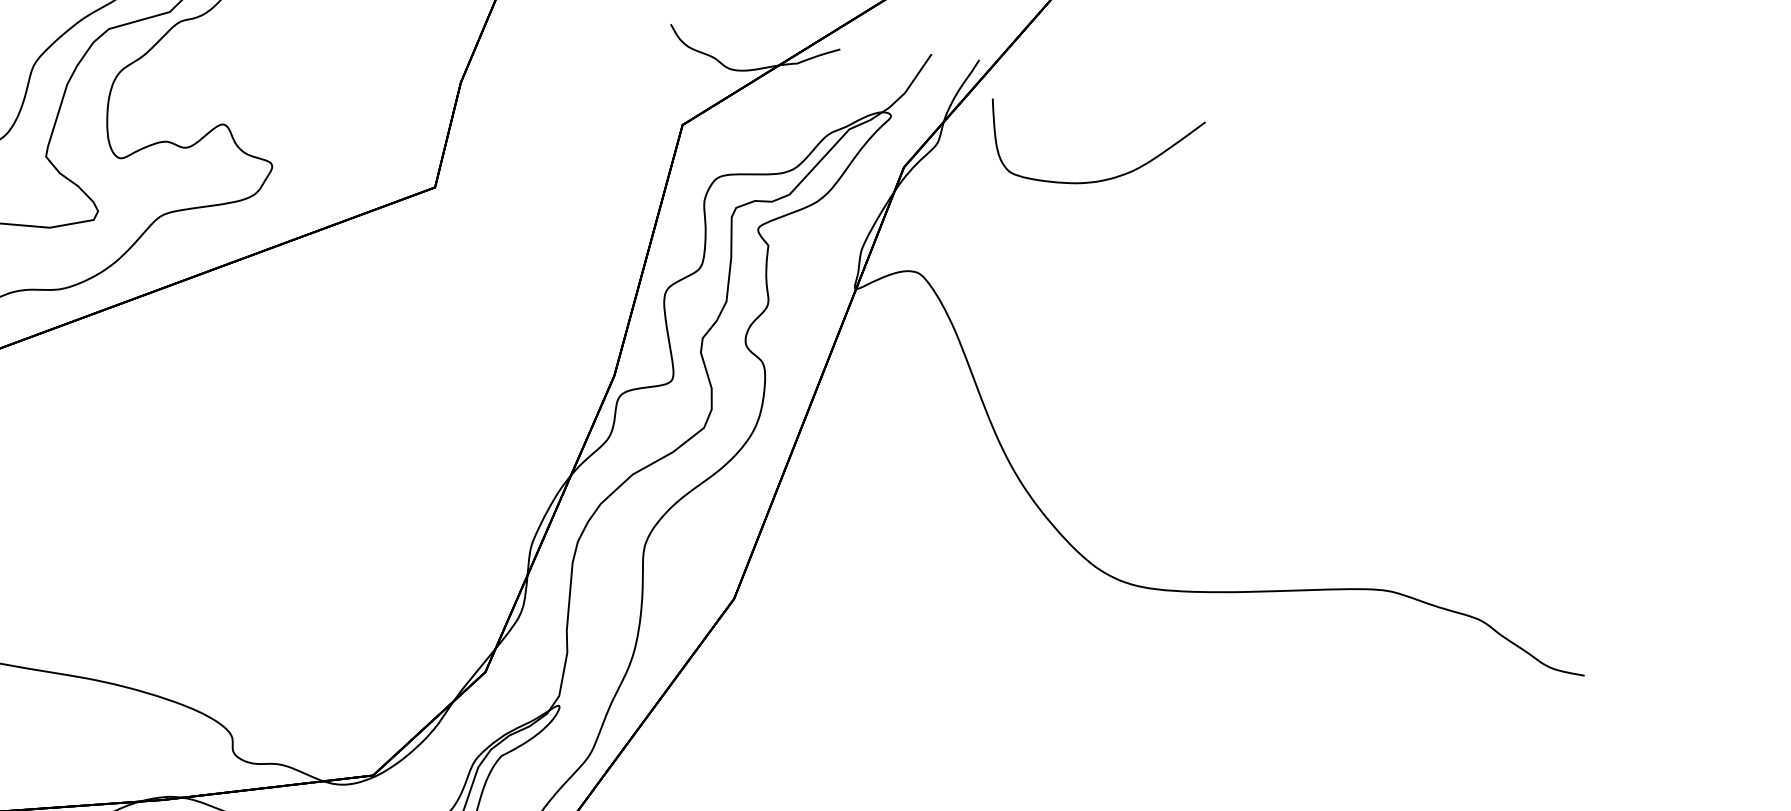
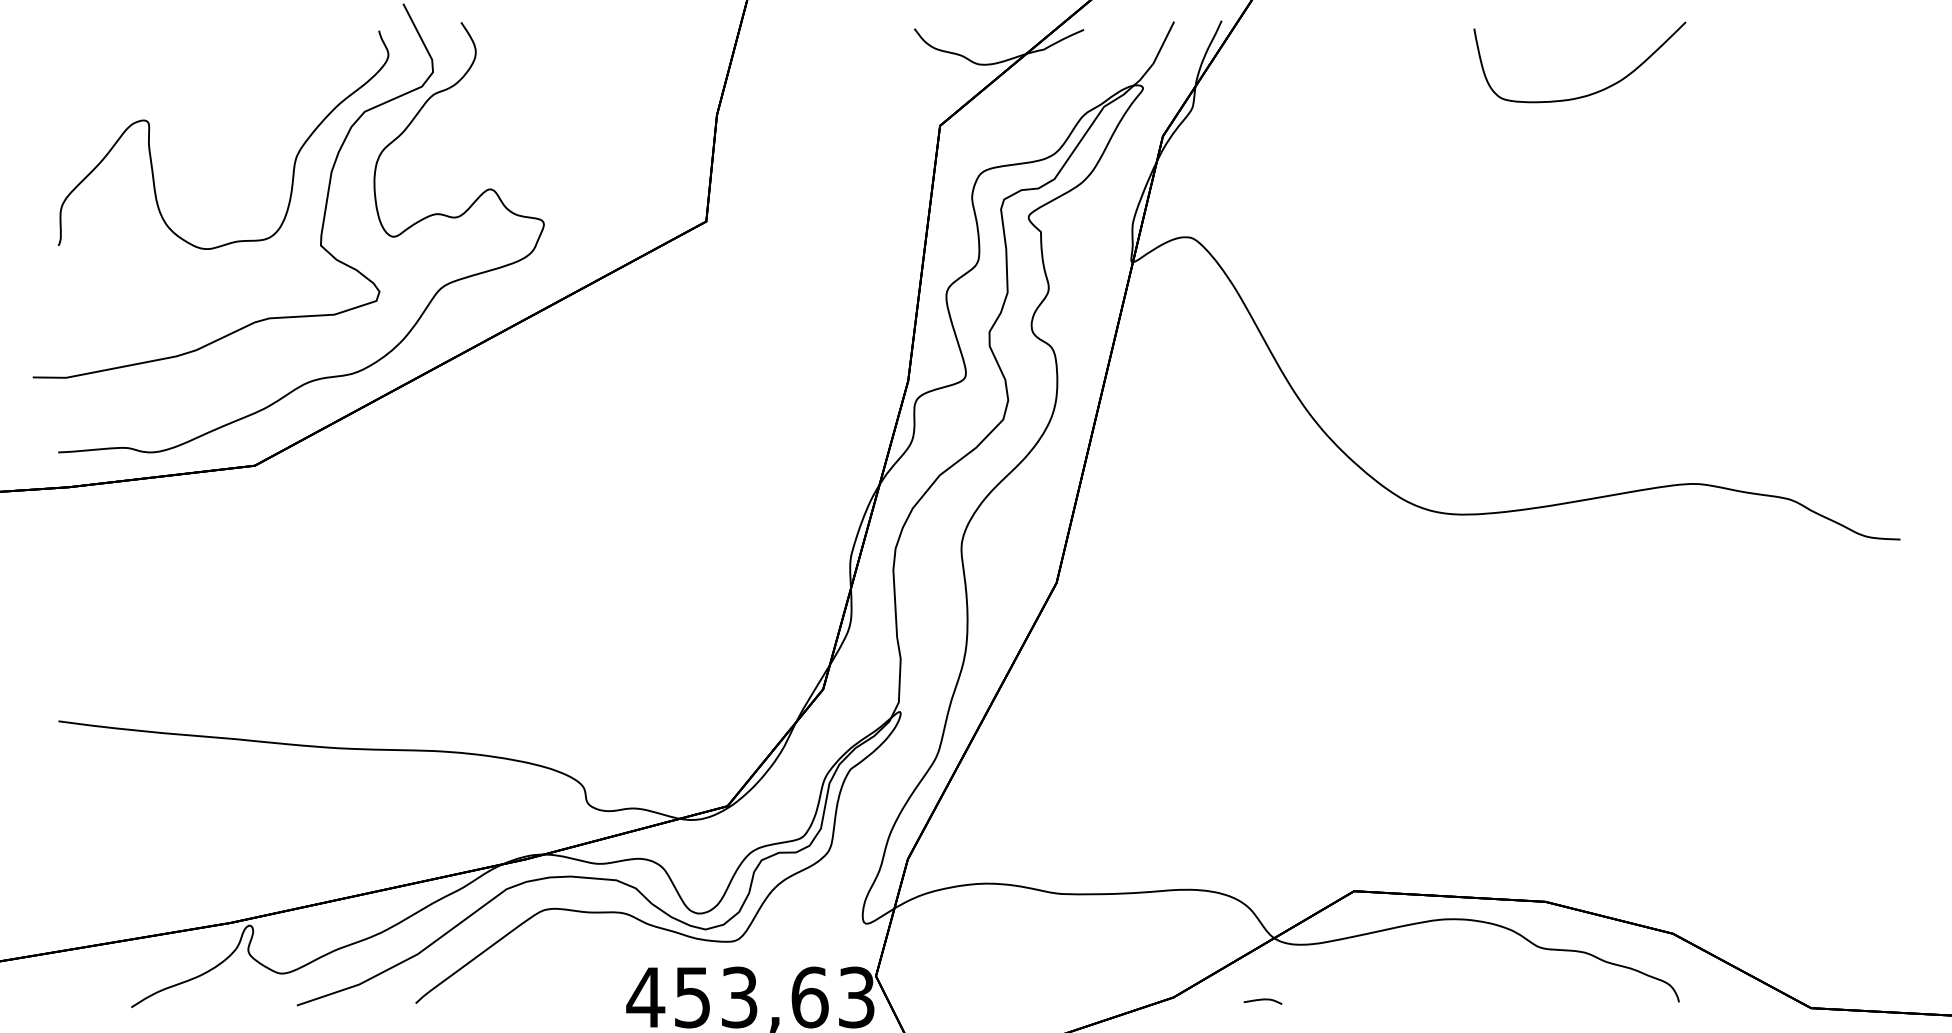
part: (1099, 179) -> (1590, 93), moved

